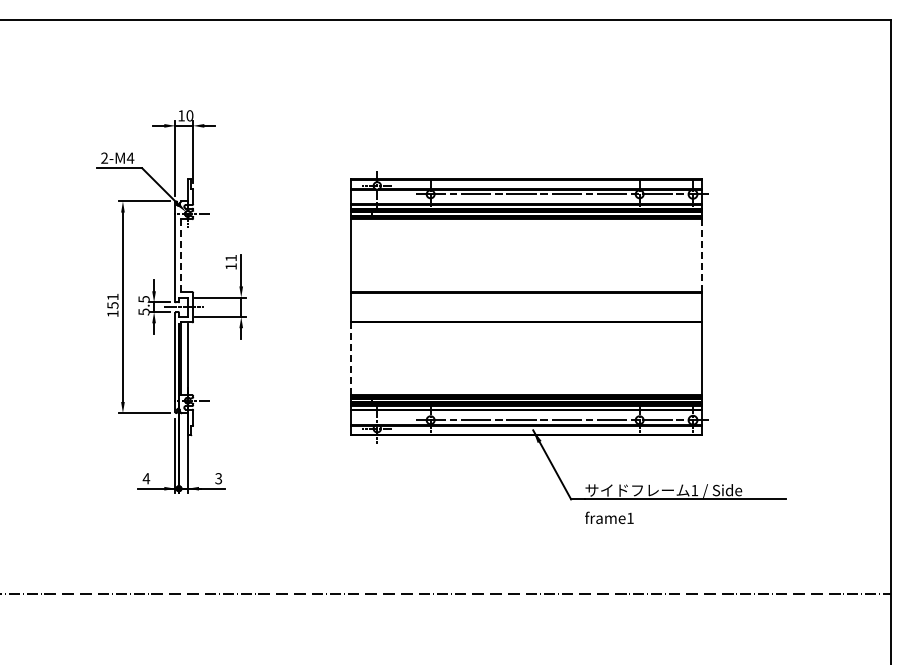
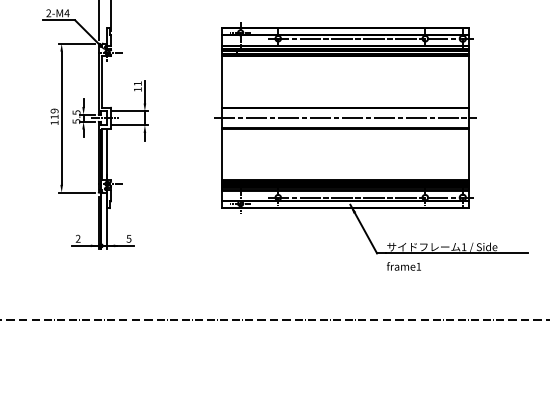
line: (701, 255) -> (468, 81), dashed -> solid
line: (180, 256) -> (102, 82), dashed -> solid
text: (112, 300) -> (54, 113), 151 -> 119
line: (526, 307) -> (345, 118), added
line: (350, 359) -> (221, 154), dashed -> solid
text: (146, 478) -> (78, 238), 4 -> 2
text: (218, 478) -> (128, 238), 3 -> 5

